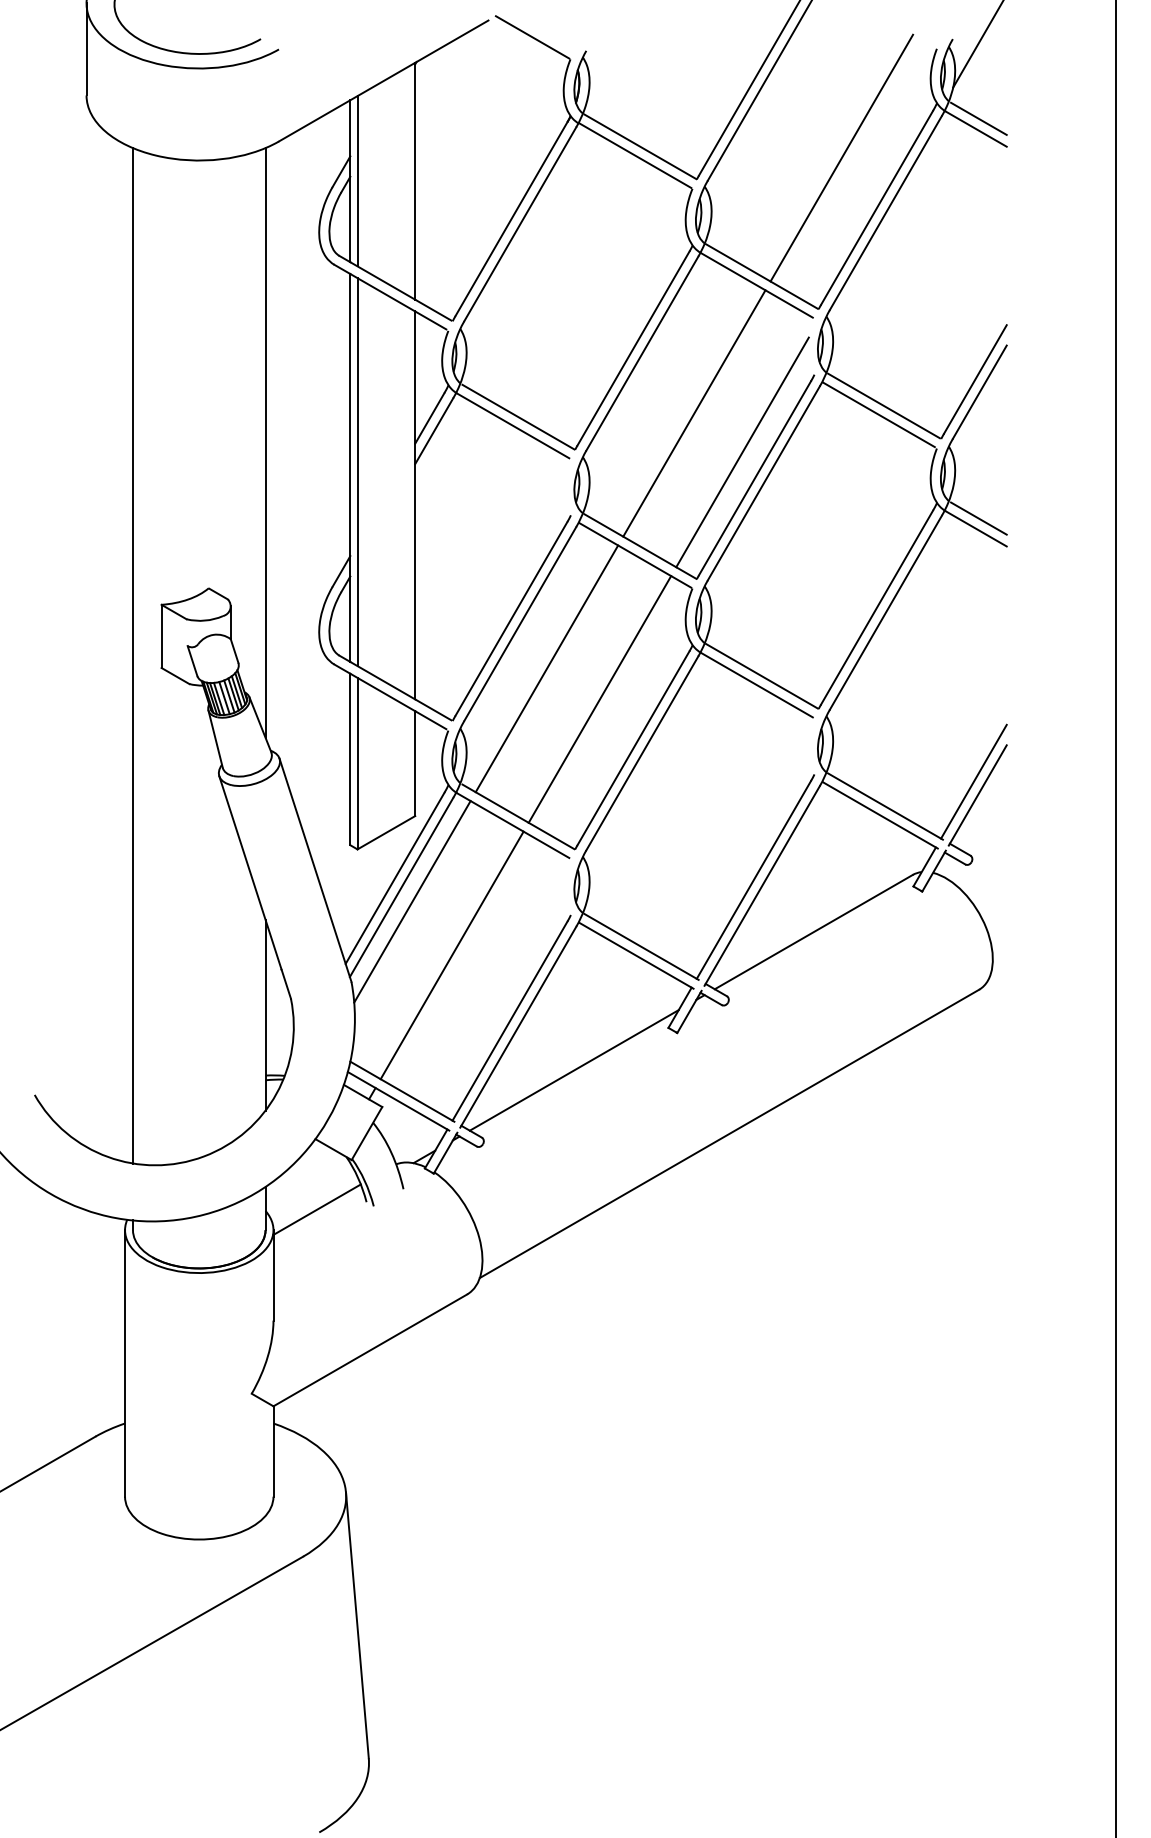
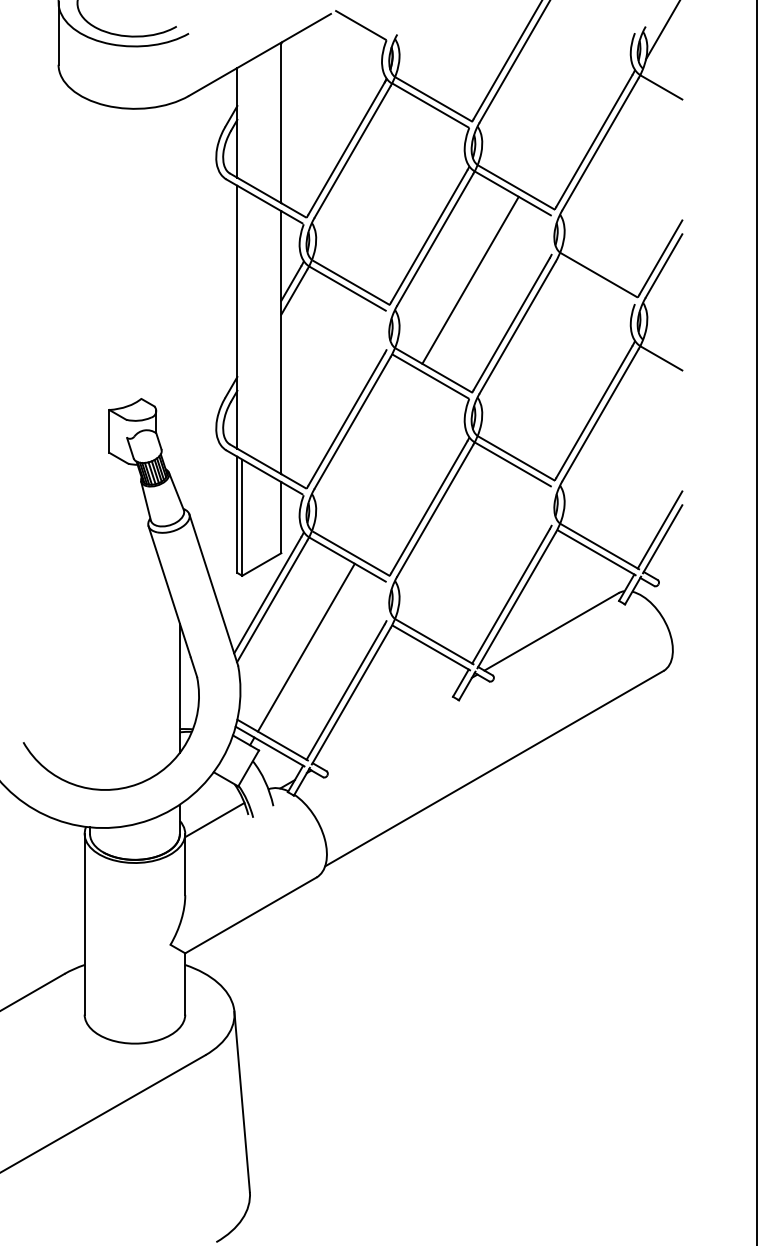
line: (978, 118) -> (663, 80), removed
line: (841, 157) -> (570, 106), removed
line: (357, 180) -> (242, 122), removed
line: (878, 415) -> (595, 281), removed
line: (264, 443) -> (179, 300), removed
line: (742, 452) -> (503, 306), removed
line: (357, 471) -> (242, 319), removed
line: (978, 518) -> (663, 351), removed
line: (133, 655) -> (90, 444), removed
line: (546, 668) -> (370, 453), removed
line: (599, 698) -> (406, 473), removed
line: (412, 902) -> (279, 611), removed
line: (574, 1070) -> (389, 725), removed

